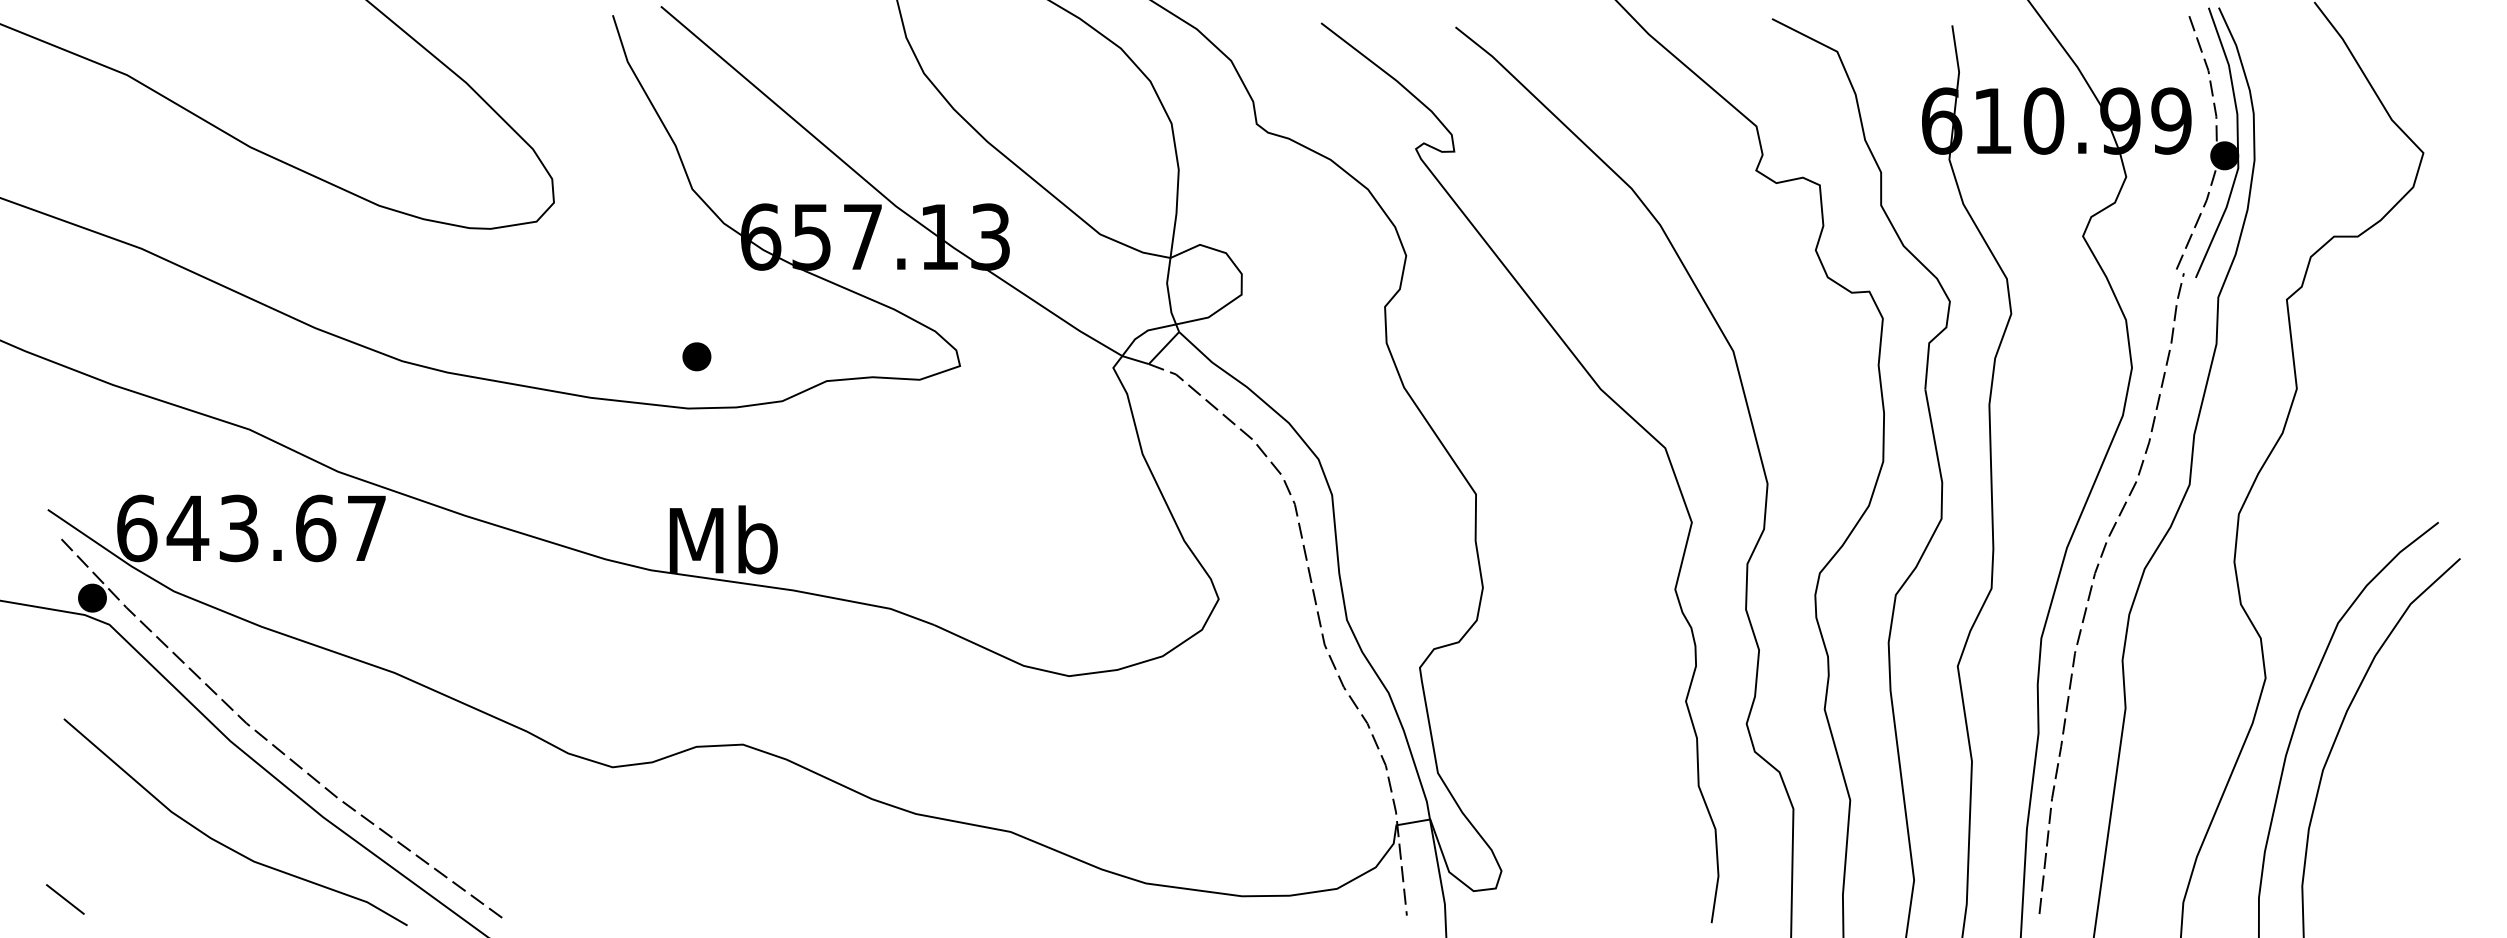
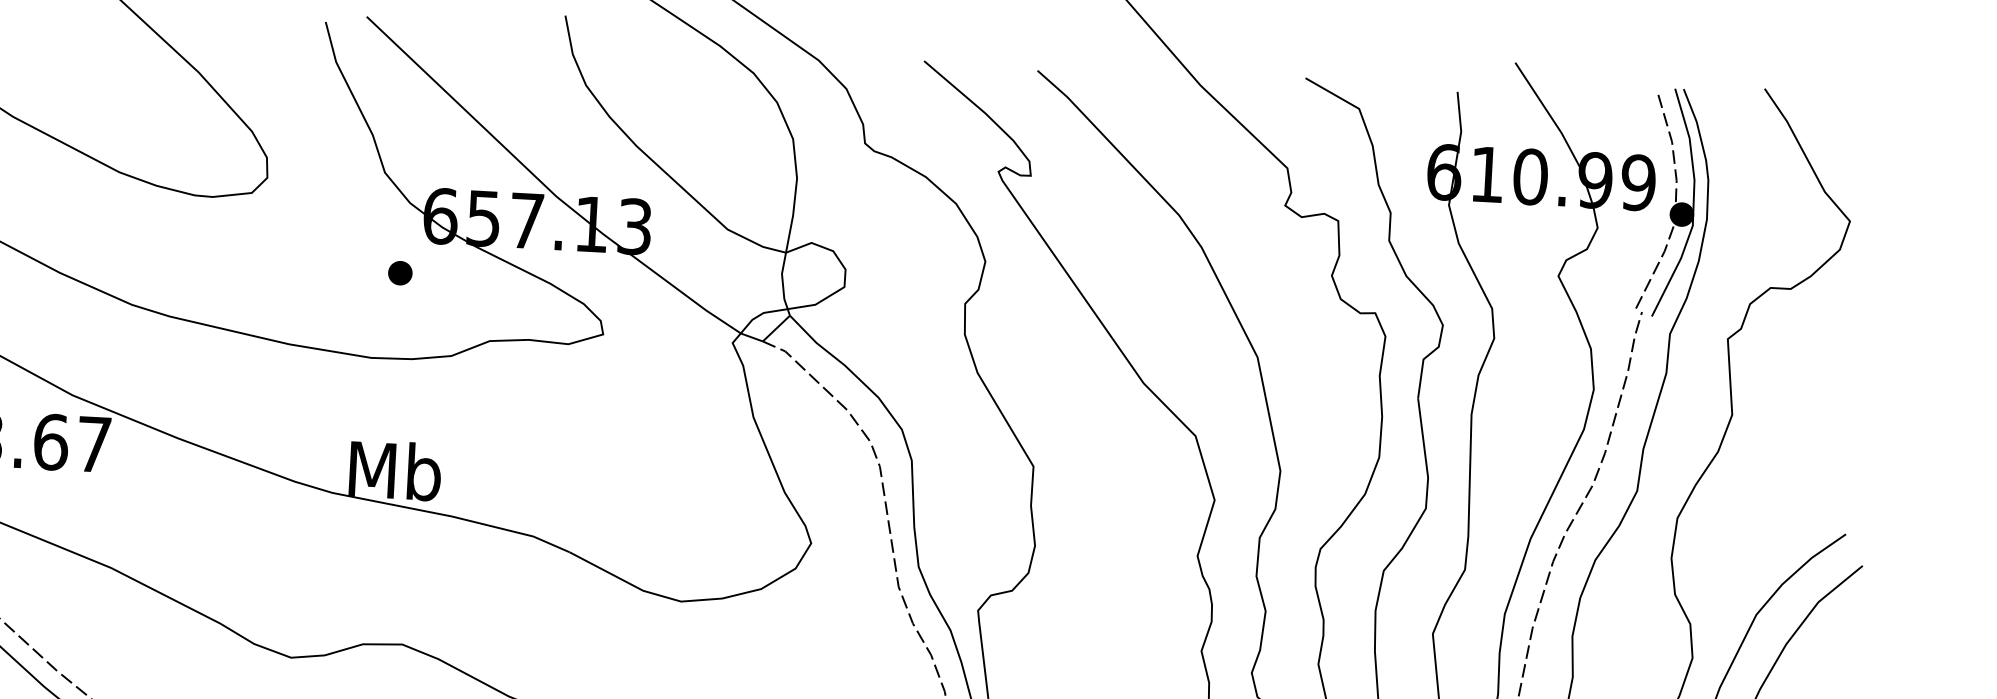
part: (696, 356) -> (400, 272), moved

